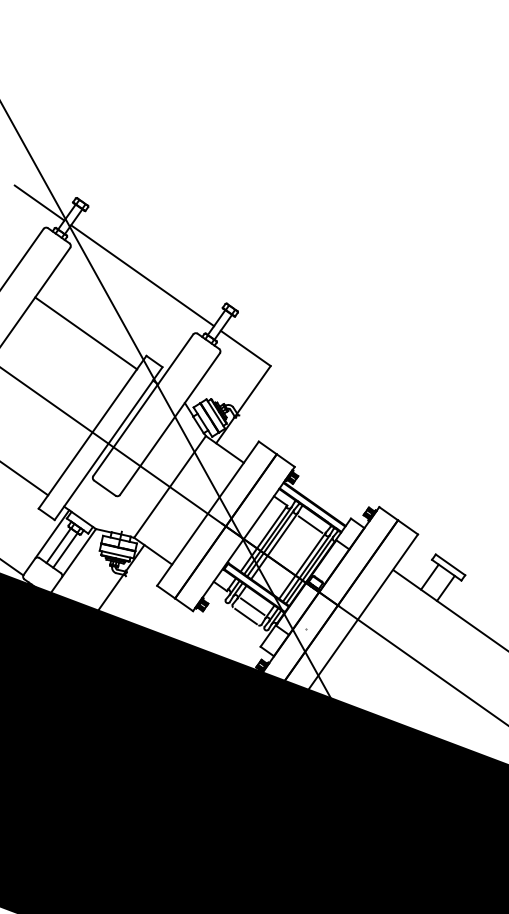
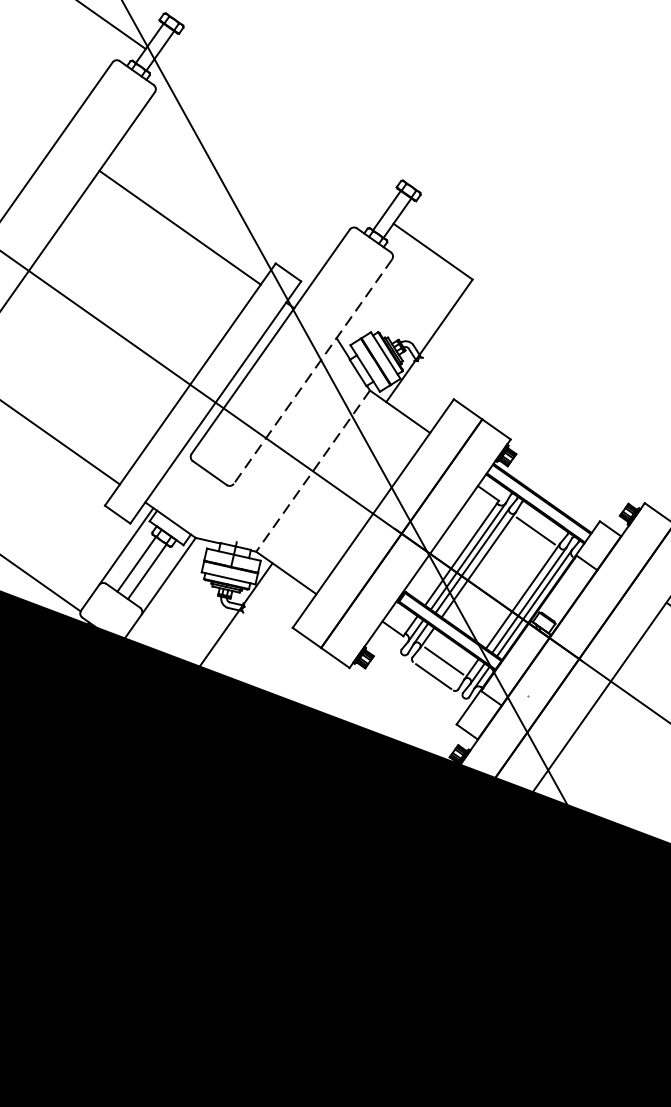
line: (142, 275) -> (269, 136), removed
line: (169, 424) -> (312, 372), solid -> dashed
line: (169, 487) -> (312, 472), solid -> dashed

